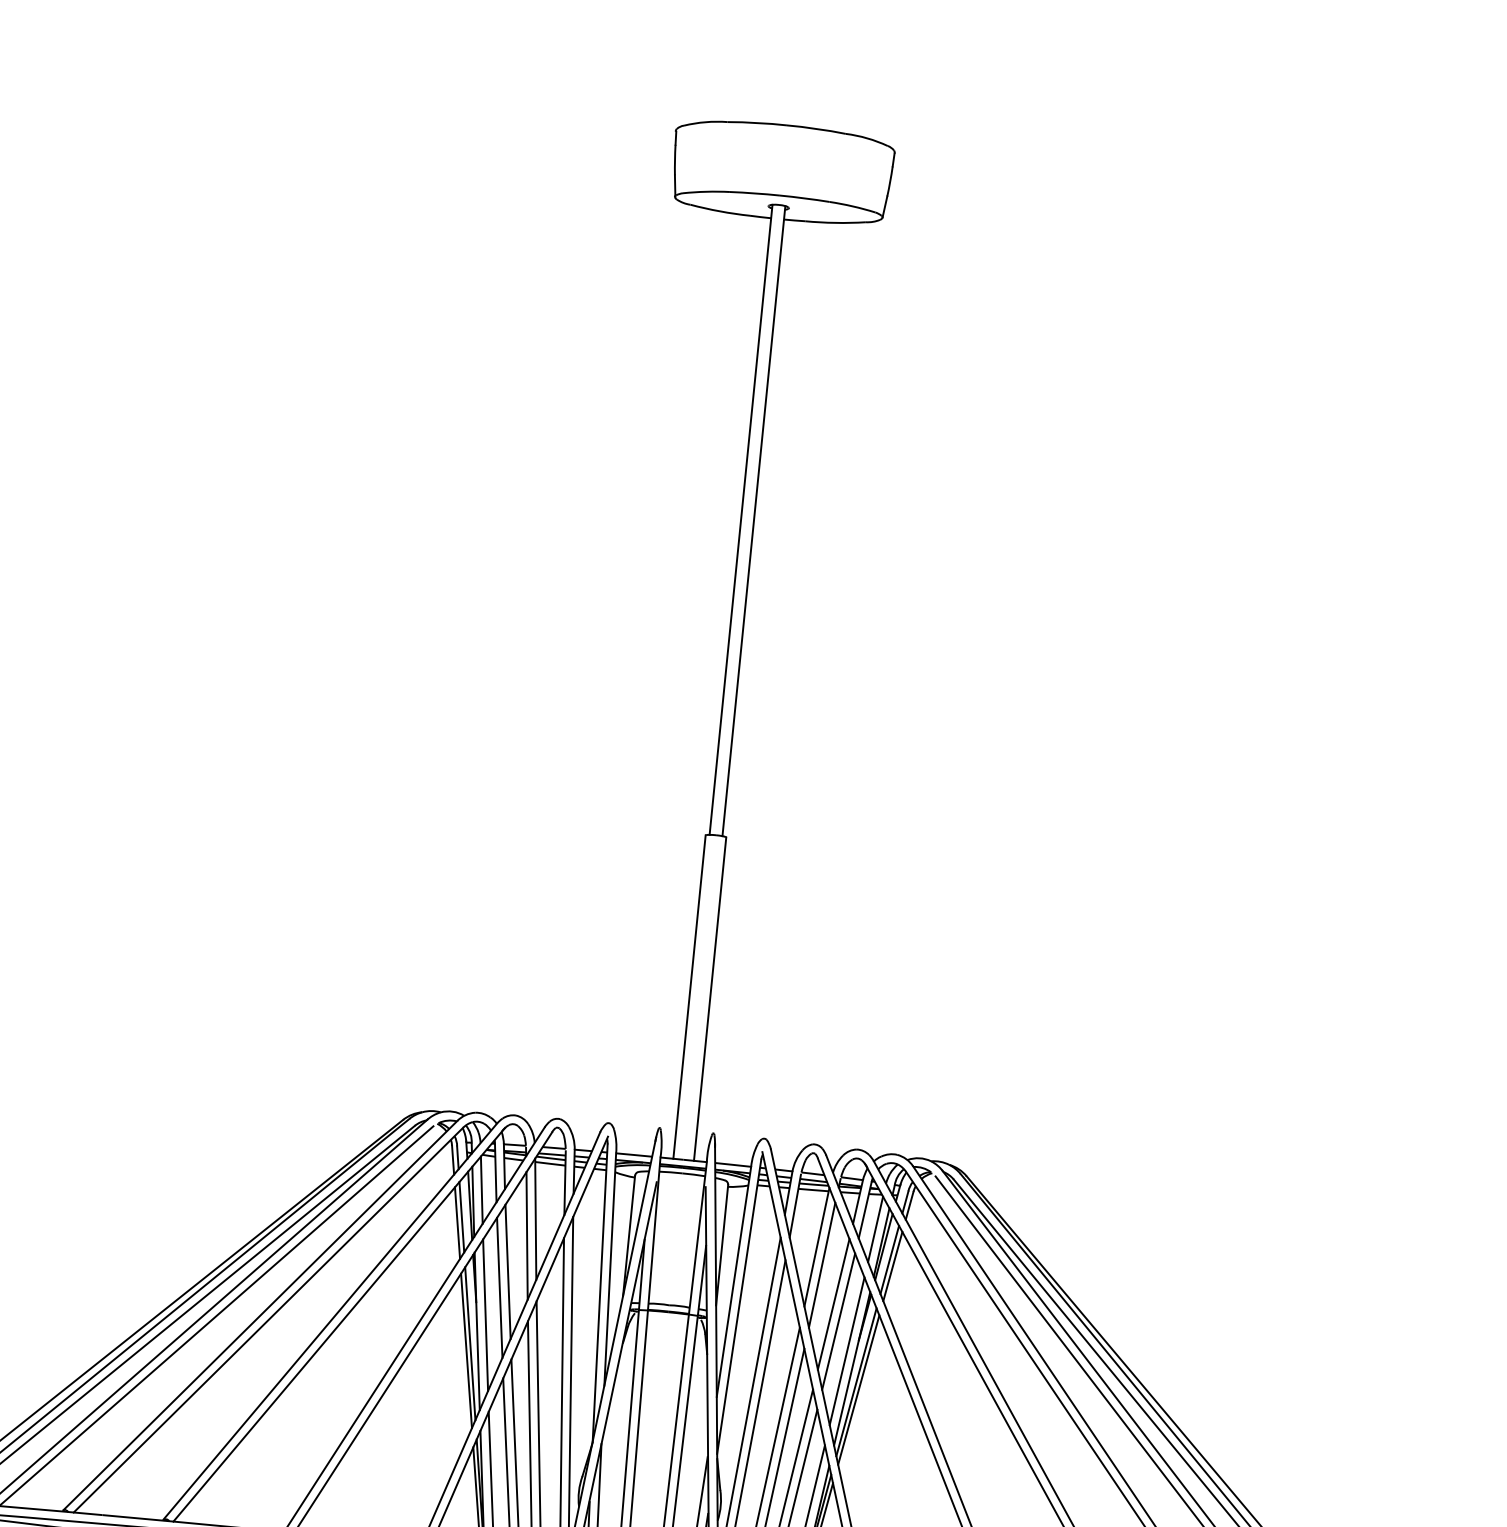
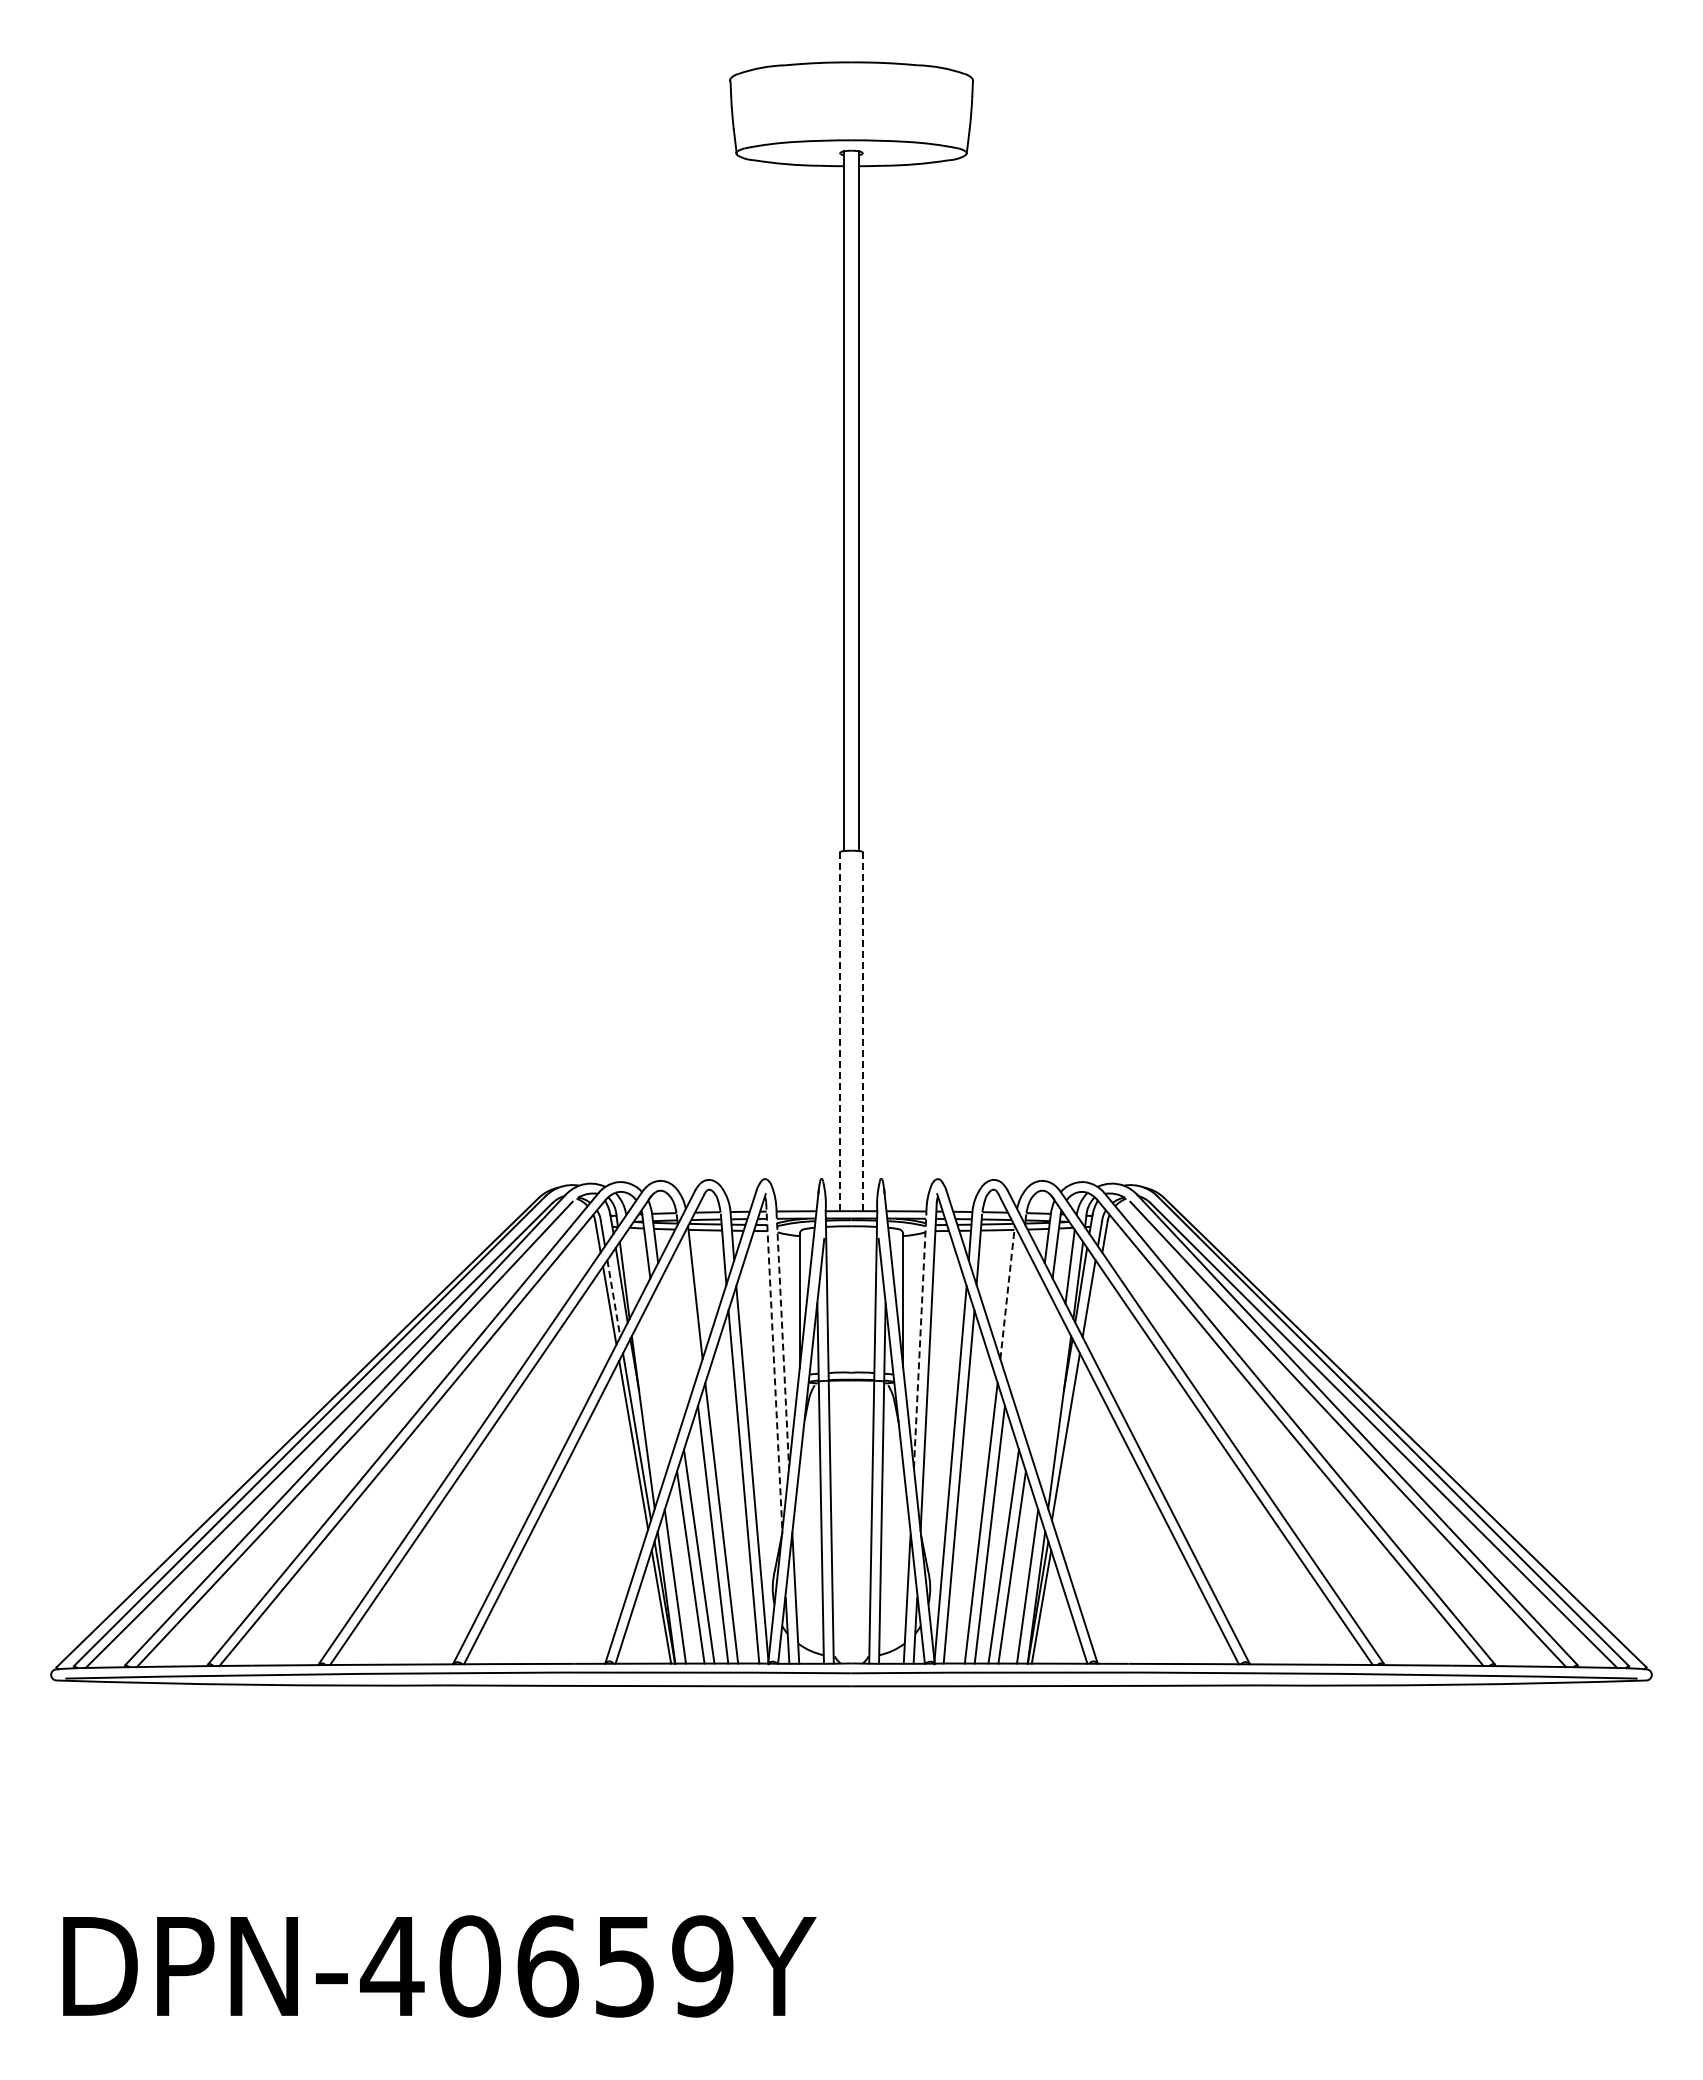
line: (689, 997) -> (840, 1031), solid -> dashed
line: (709, 998) -> (862, 1031), solid -> dashed
line: (481, 1189) -> (632, 1266), removed
line: (461, 1217) -> (613, 1298), solid -> dashed
line: (527, 1235) -> (687, 1311), removed
line: (816, 1247) -> (1007, 1292), solid -> dashed
line: (821, 1264) -> (1014, 1311), removed
line: (892, 1266) -> (1092, 1305), removed
line: (609, 1270) -> (782, 1340), solid -> dashed
line: (507, 1271) -> (670, 1353), removed
line: (734, 1281) -> (920, 1339), solid -> dashed
line: (499, 1287) -> (662, 1371), removed
line: (600, 1293) -> (774, 1367), solid -> dashed
line: (833, 1304) -> (1032, 1353), removed
line: (485, 1314) -> (650, 1403), removed
line: (838, 1321) -> (1039, 1371), removed
line: (847, 1351) -> (1052, 1403), removed
line: (858, 1389) -> (1068, 1444), removed

